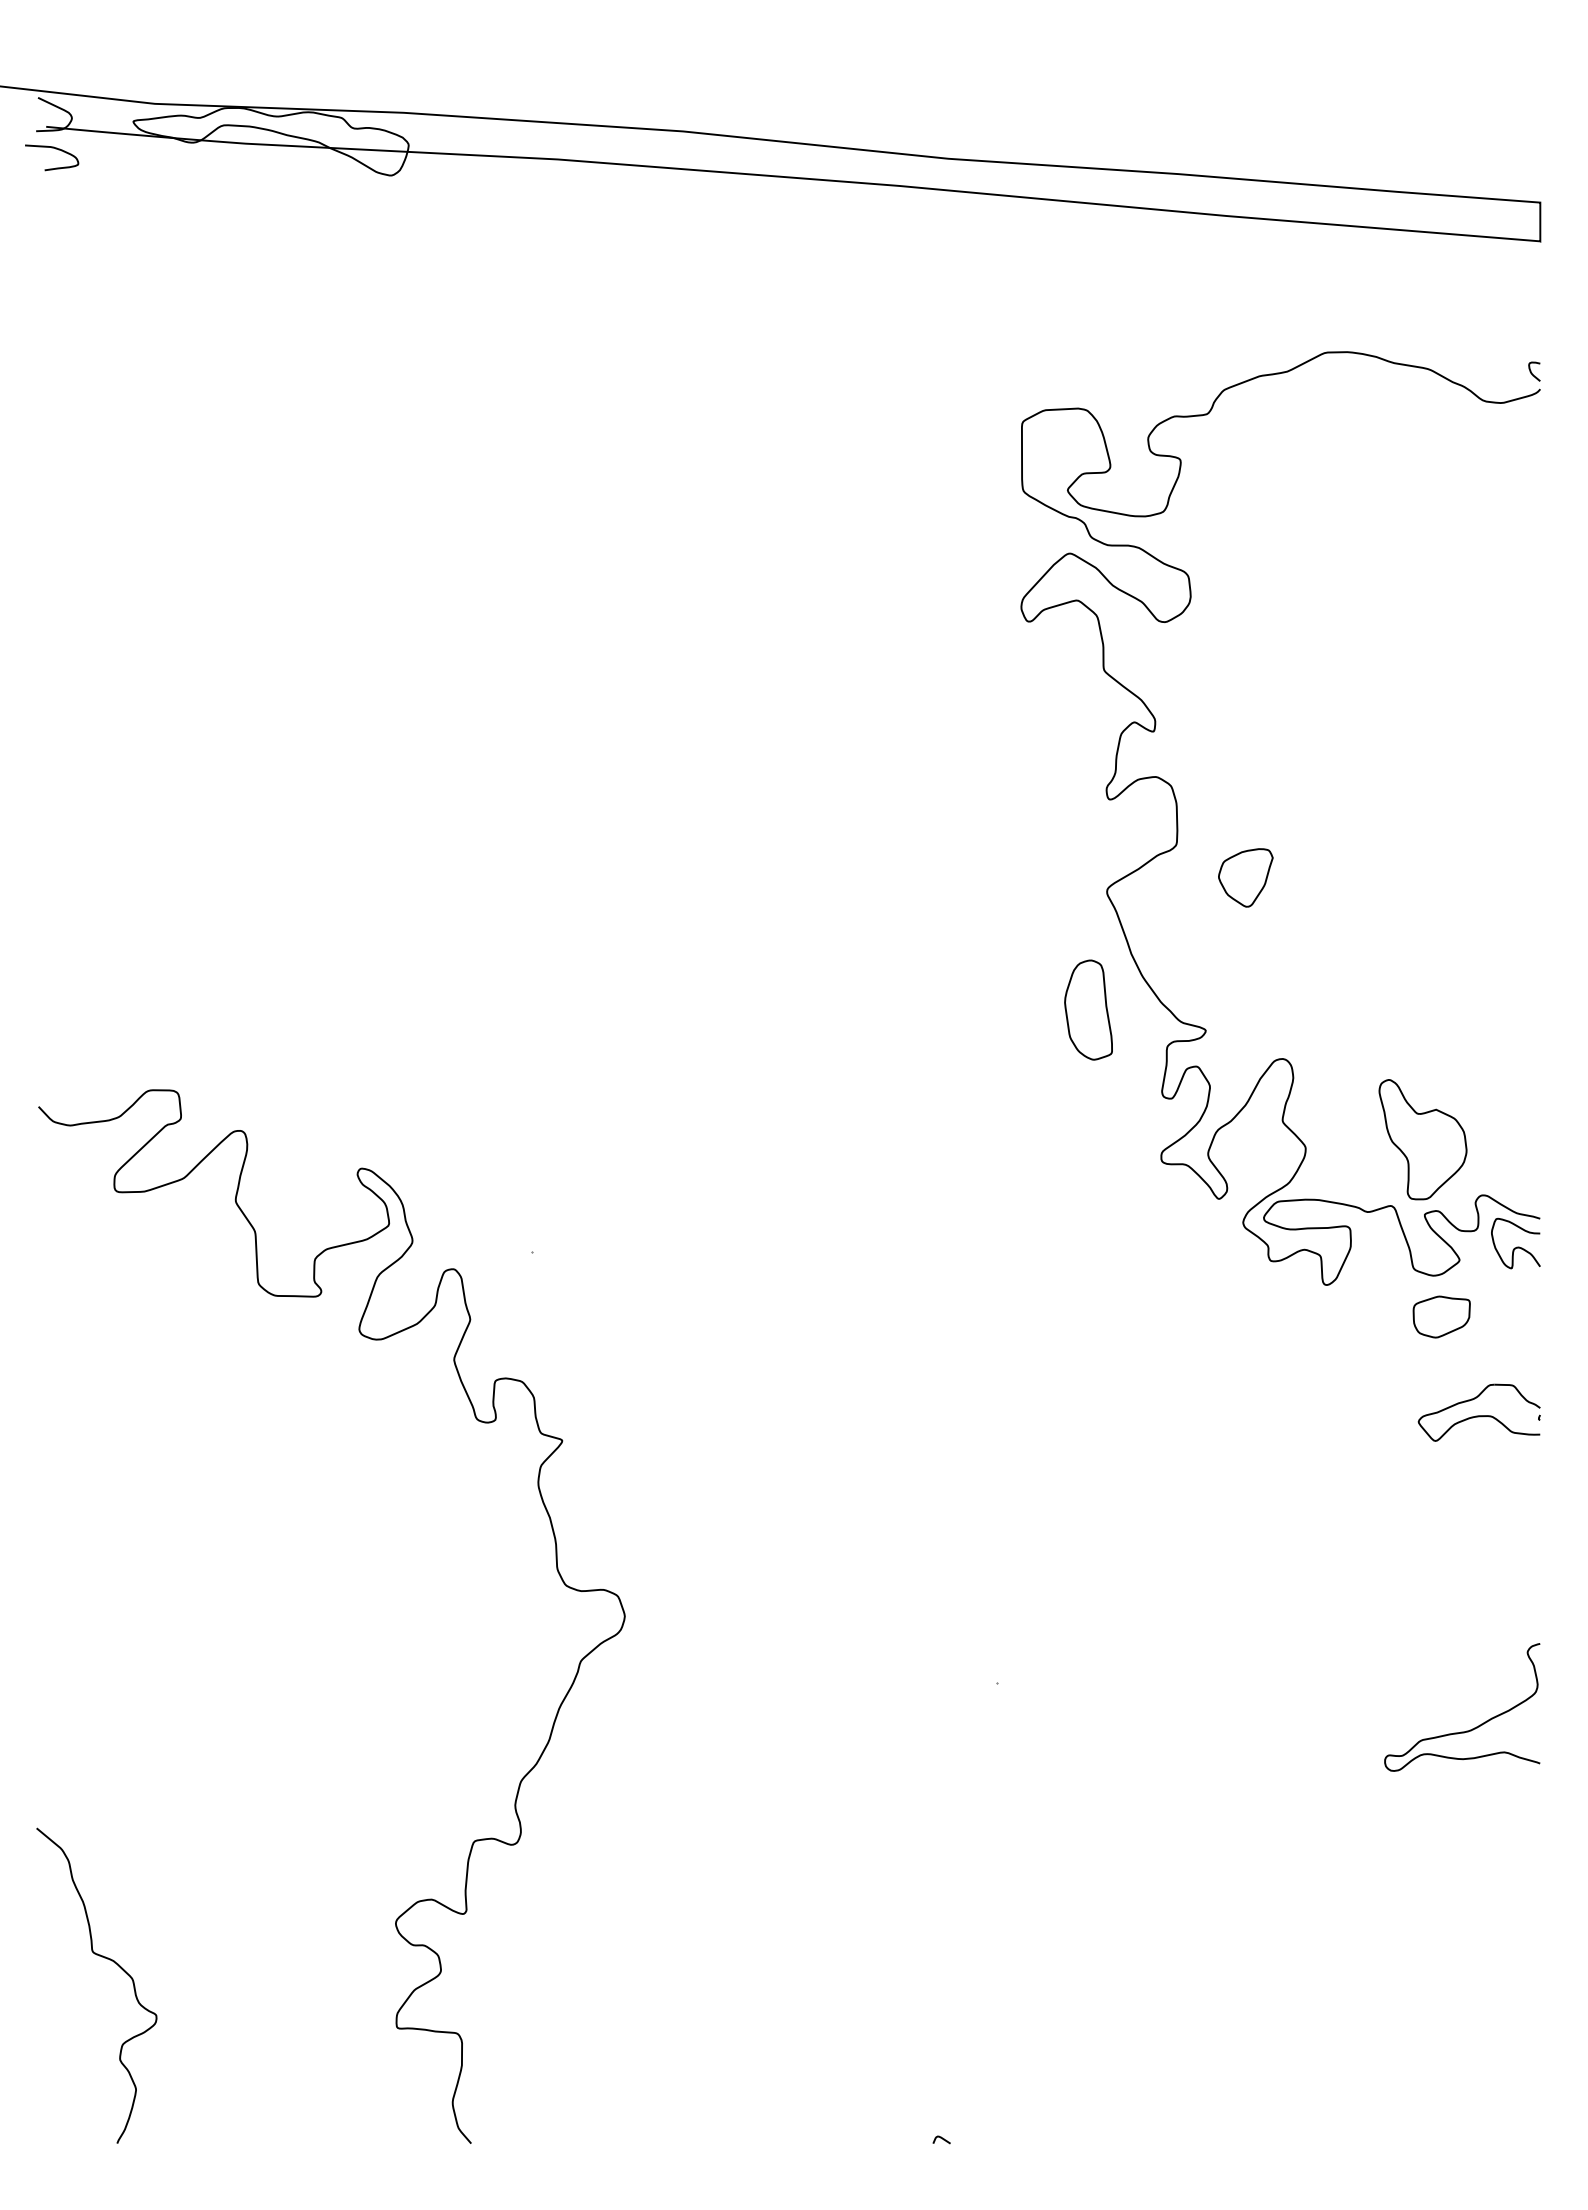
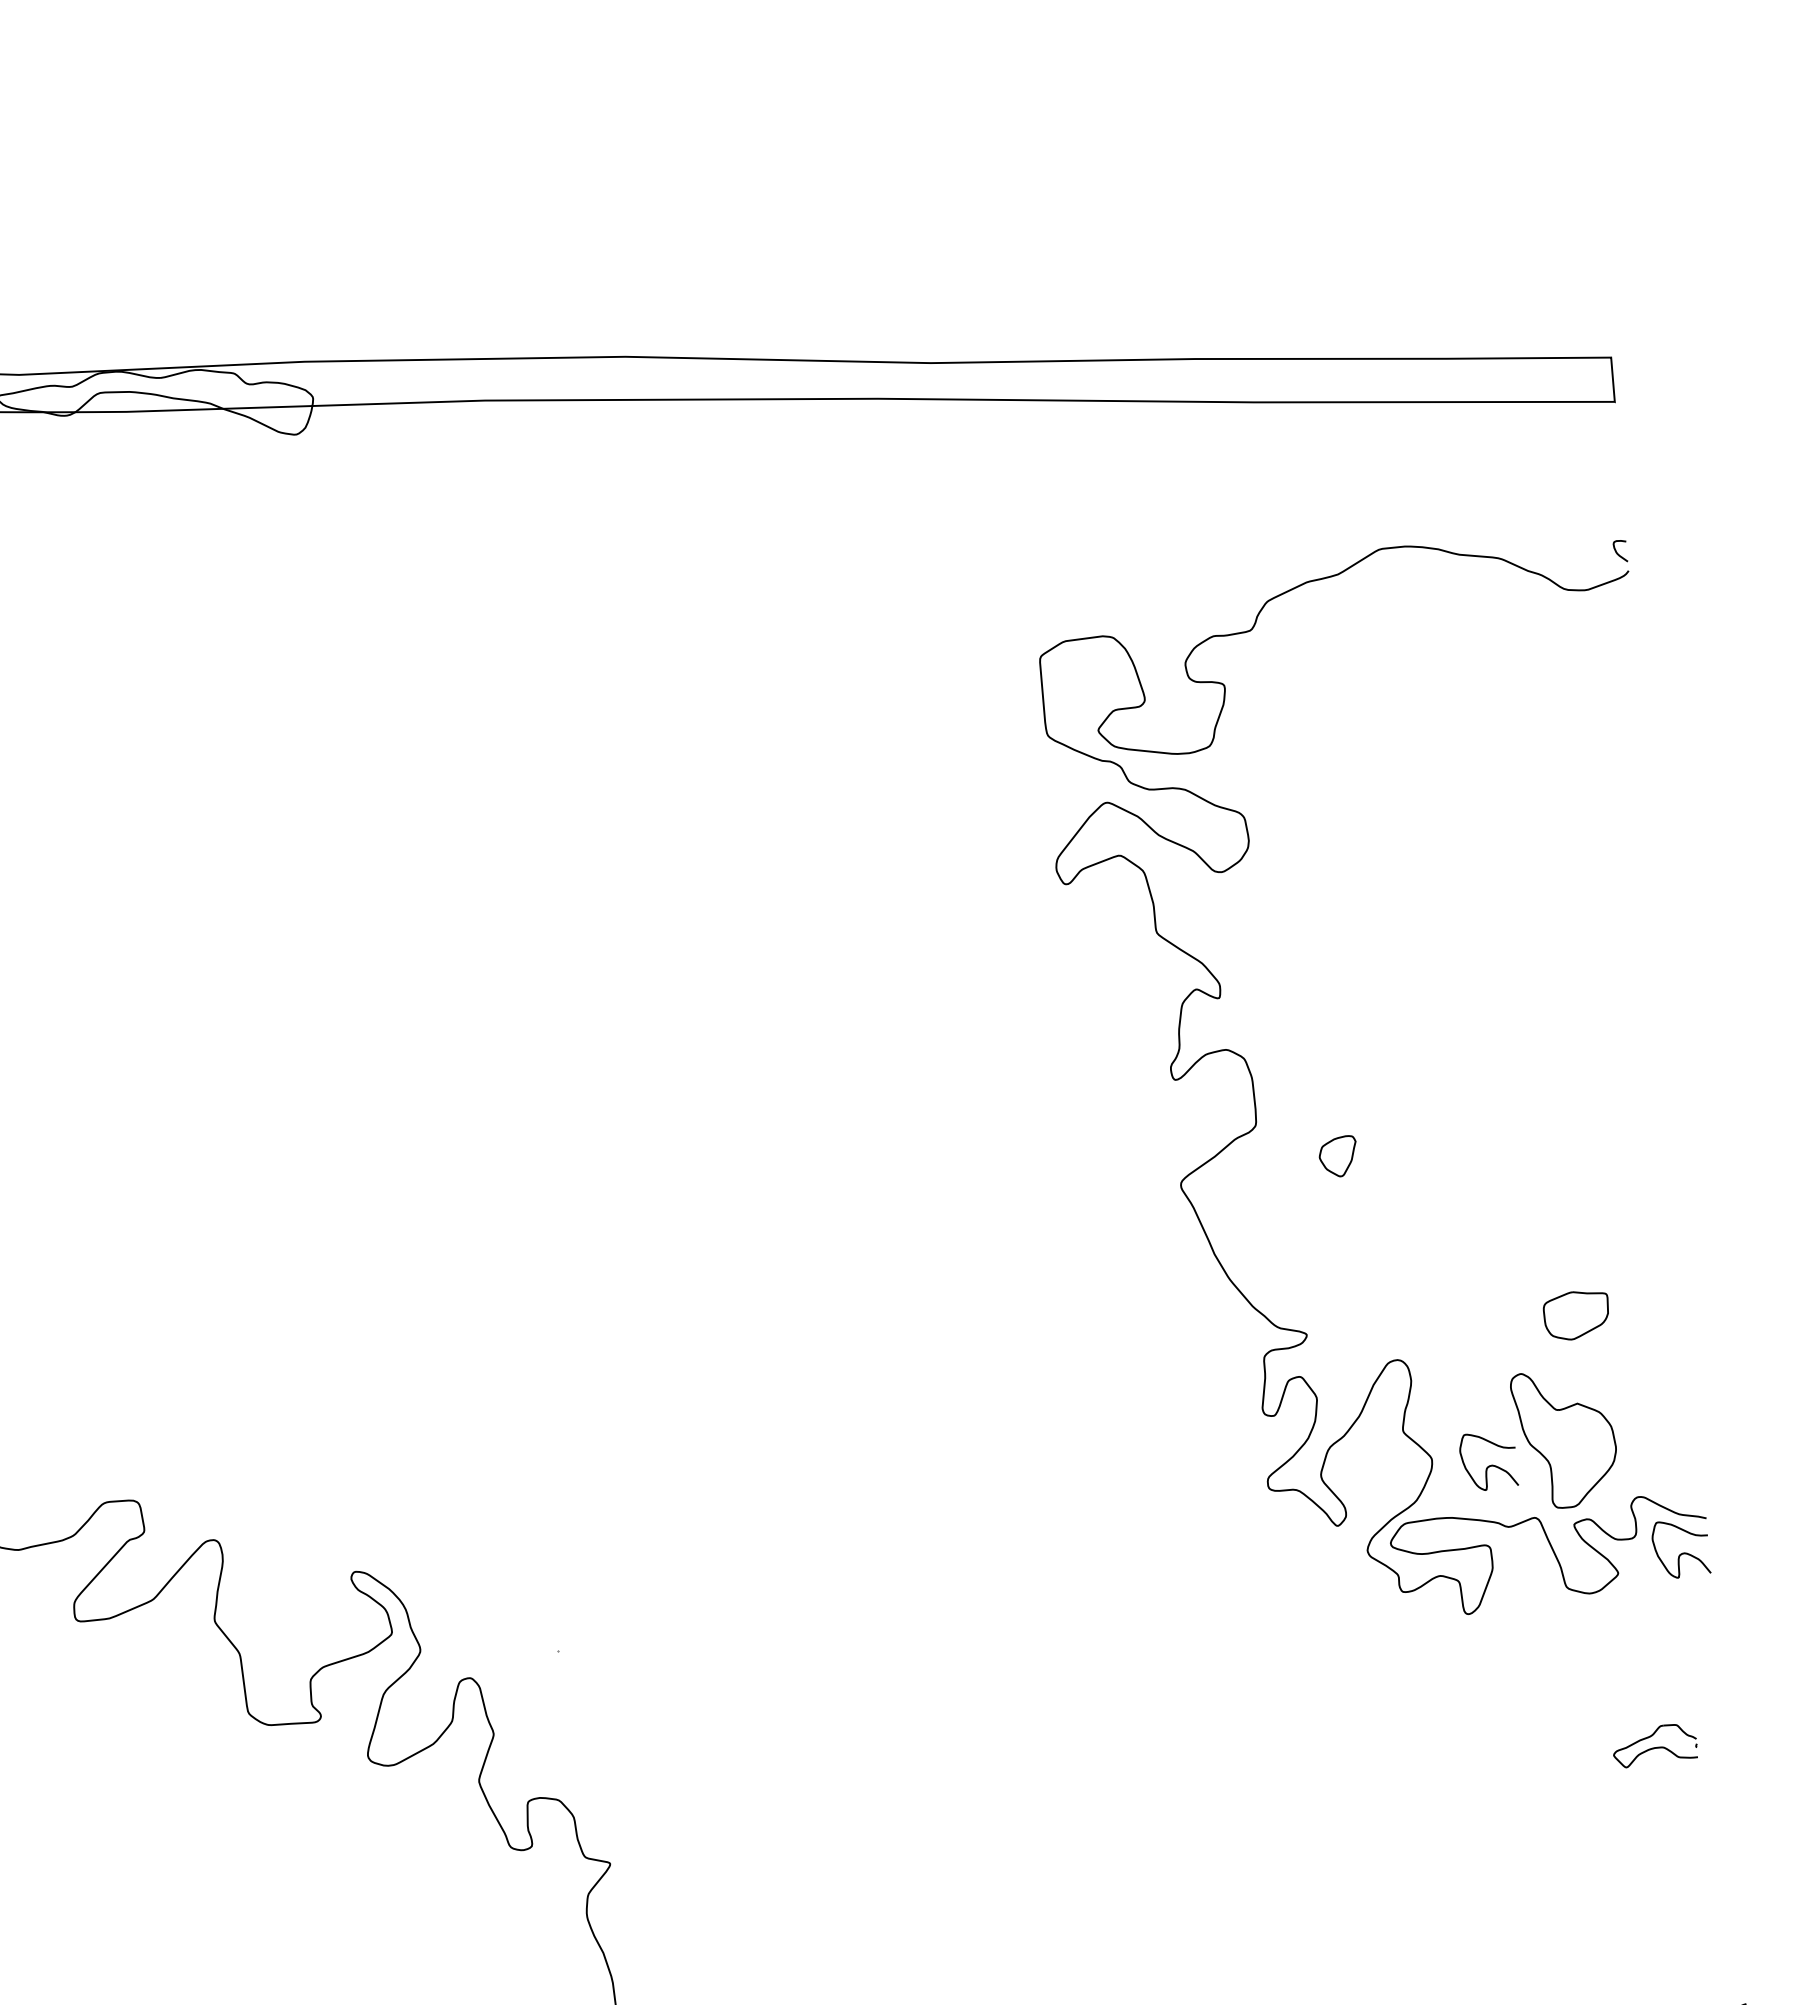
part: (1245, 877) -> (1337, 1156), size x0.6
part: (1088, 1009) -> (1170, 1321), removed
curve: (1355, 1156) -> (1489, 1464), added
part: (1441, 1316) -> (1576, 1314), moved
part: (1478, 1412) -> (1654, 1745), size x0.6

